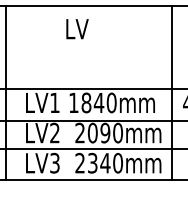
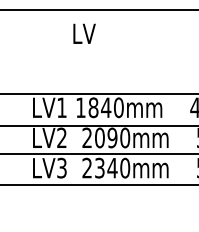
line: (6, 92) -> (13, 97), removed
line: (172, 92) -> (179, 97), removed

